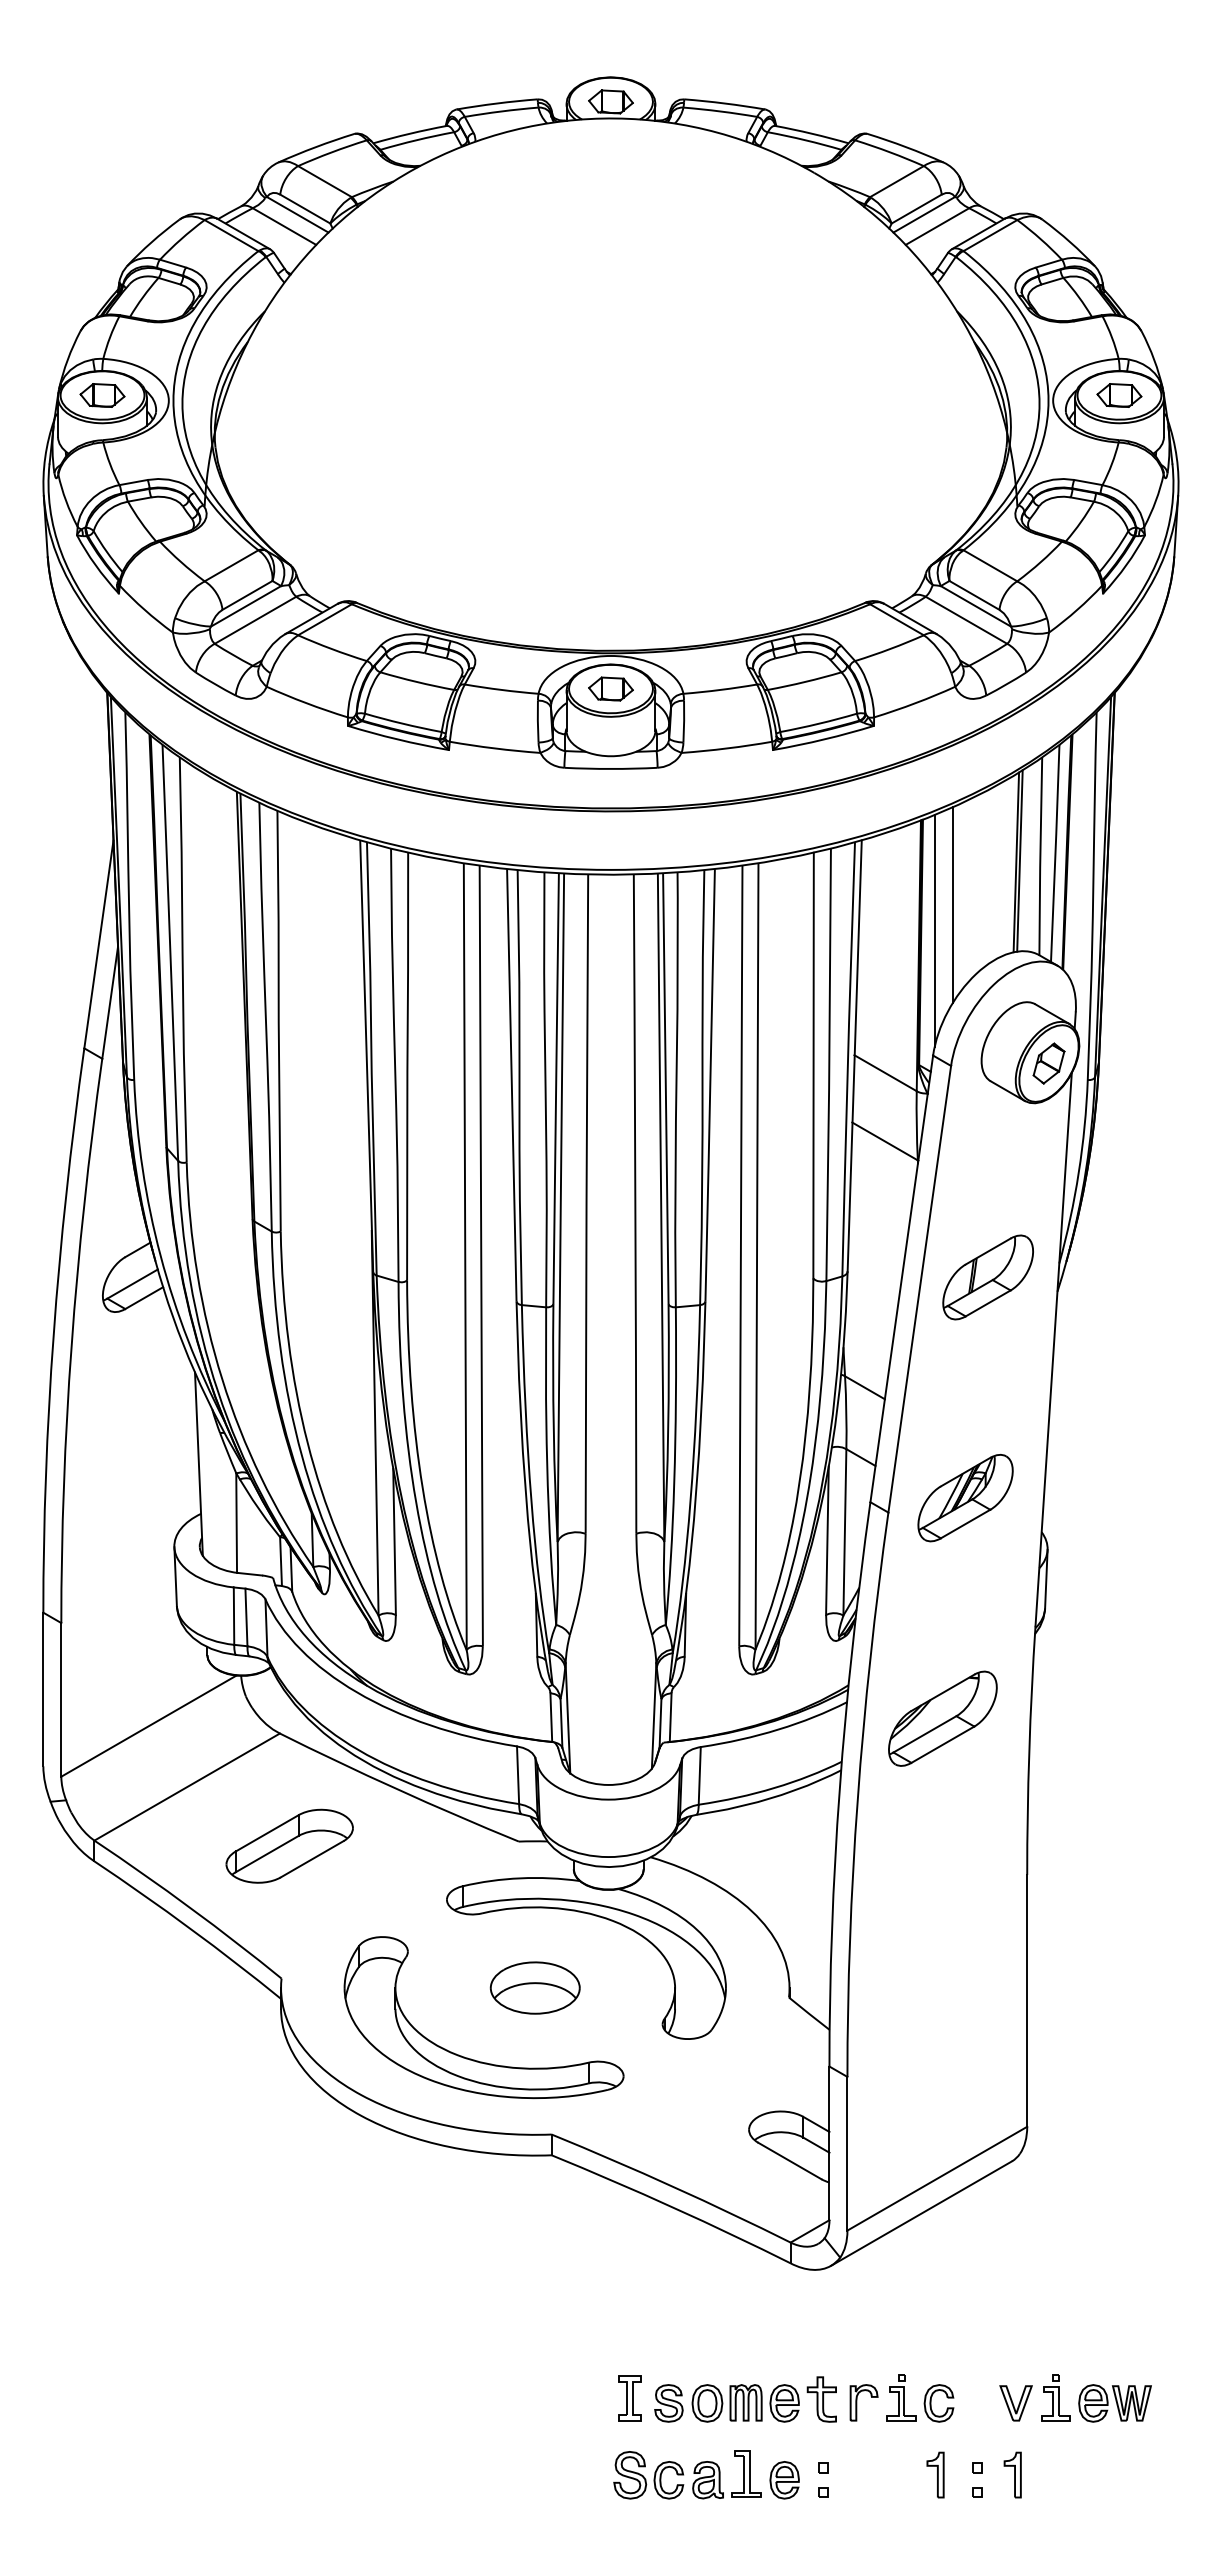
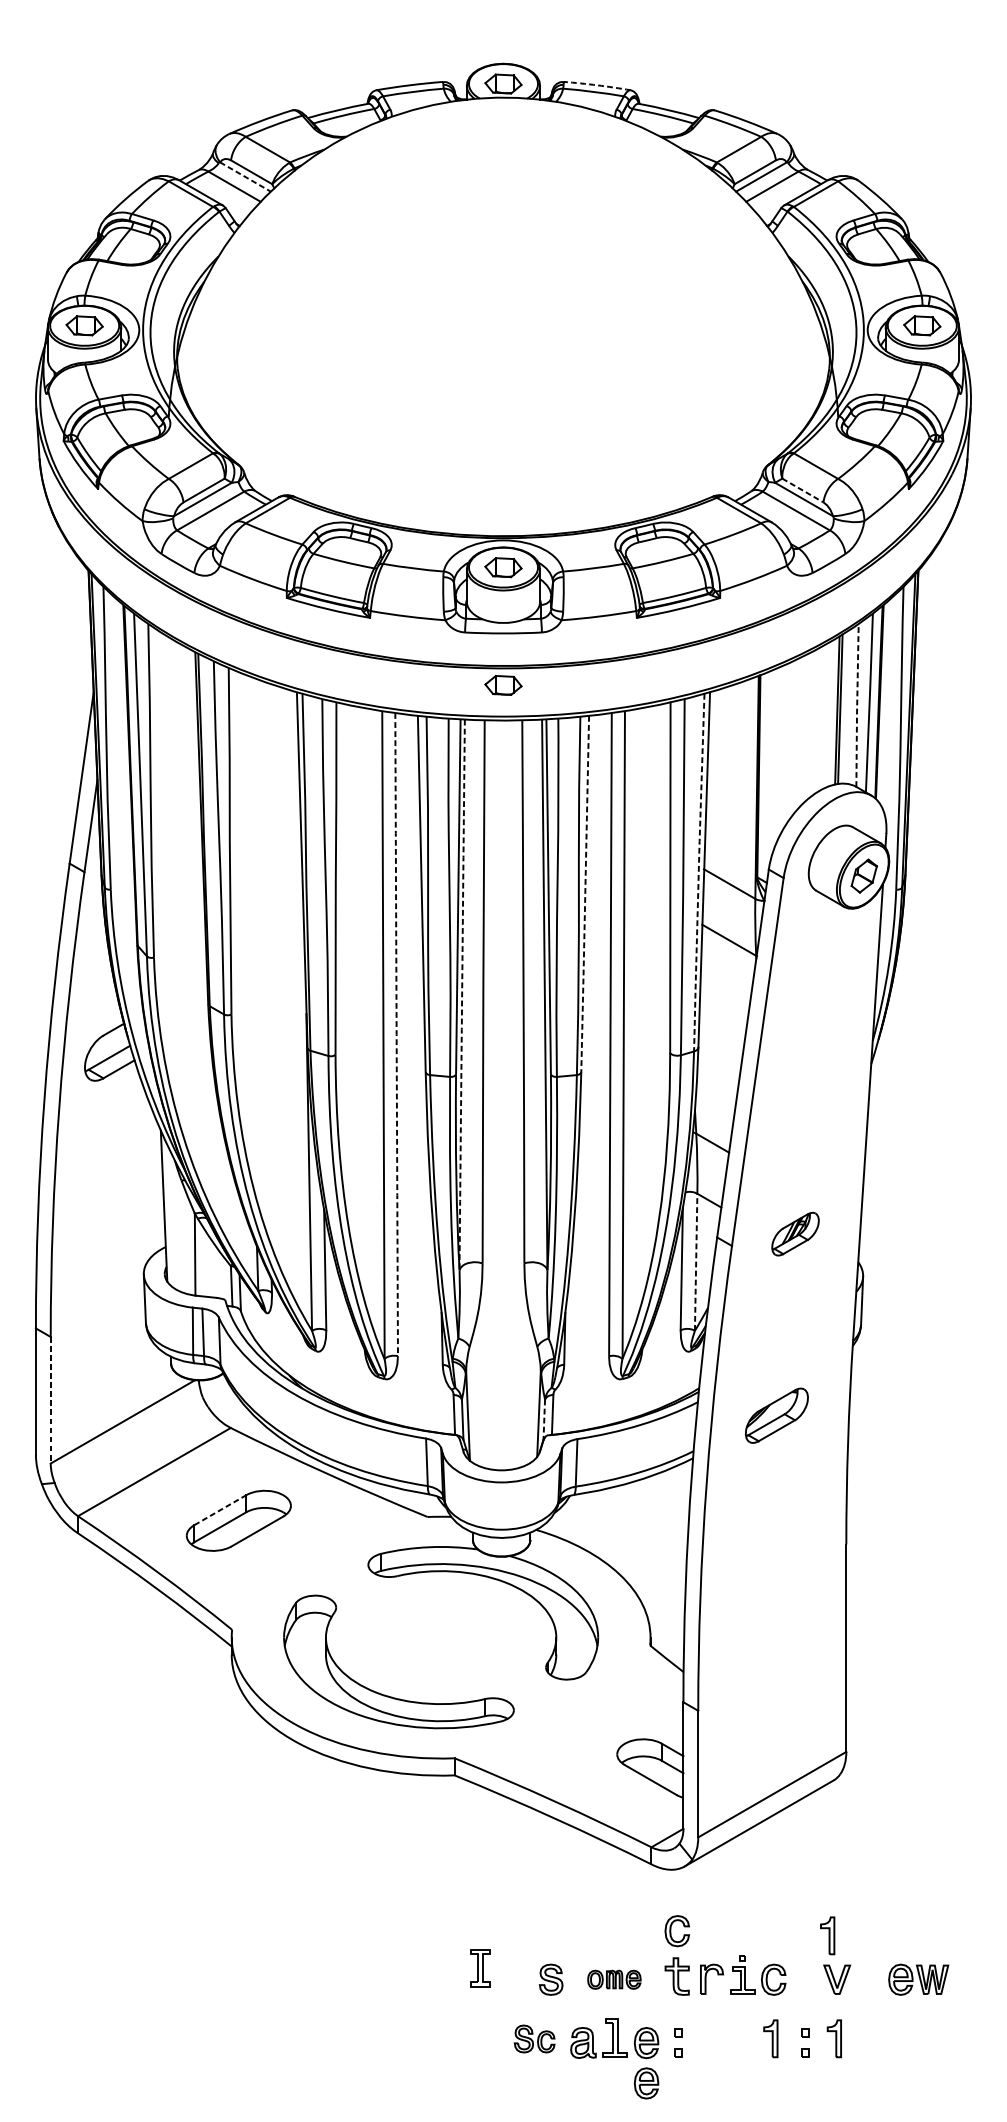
arc: (724, 103) -> (596, 85), solid -> dashed
line: (297, 214) -> (245, 176), solid -> dashed
line: (974, 595) -> (802, 490), solid -> dashed
part: (610, 831) -> (503, 684), added
line: (1040, 856) -> (857, 705), solid -> dashed
line: (952, 905) -> (784, 745), removed
line: (934, 931) -> (769, 767), removed
line: (848, 1059) -> (699, 872), solid -> dashed
line: (710, 1086) -> (585, 895), solid -> dashed
arc: (560, 1207) -> (461, 994), solid -> dashed
arc: (481, 1256) -> (396, 1035), solid -> dashed
part: (987, 1277) -> (813, 1052), removed
part: (965, 1498) -> (795, 1234), size x0.6
line: (844, 1531) -> (695, 1261), solid -> dashed
line: (61, 1699) -> (50, 1399), solid -> dashed
part: (942, 1718) -> (776, 1415), size x0.7
line: (660, 1724) -> (544, 1420), solid -> dashed
line: (267, 1833) -> (220, 1510), solid -> dashed
part: (534, 1987) -> (440, 1637), removed
part: (814, 2344) -> (671, 1931), added
part: (1004, 2349) -> (827, 1935), added
part: (1055, 2397) -> (869, 1974), removed
part: (629, 2398) -> (480, 1968), moved
part: (745, 2403) -> (614, 1979), size x0.6
part: (648, 2475) -> (534, 2039), size x0.7
part: (784, 2529) -> (646, 2083), added

